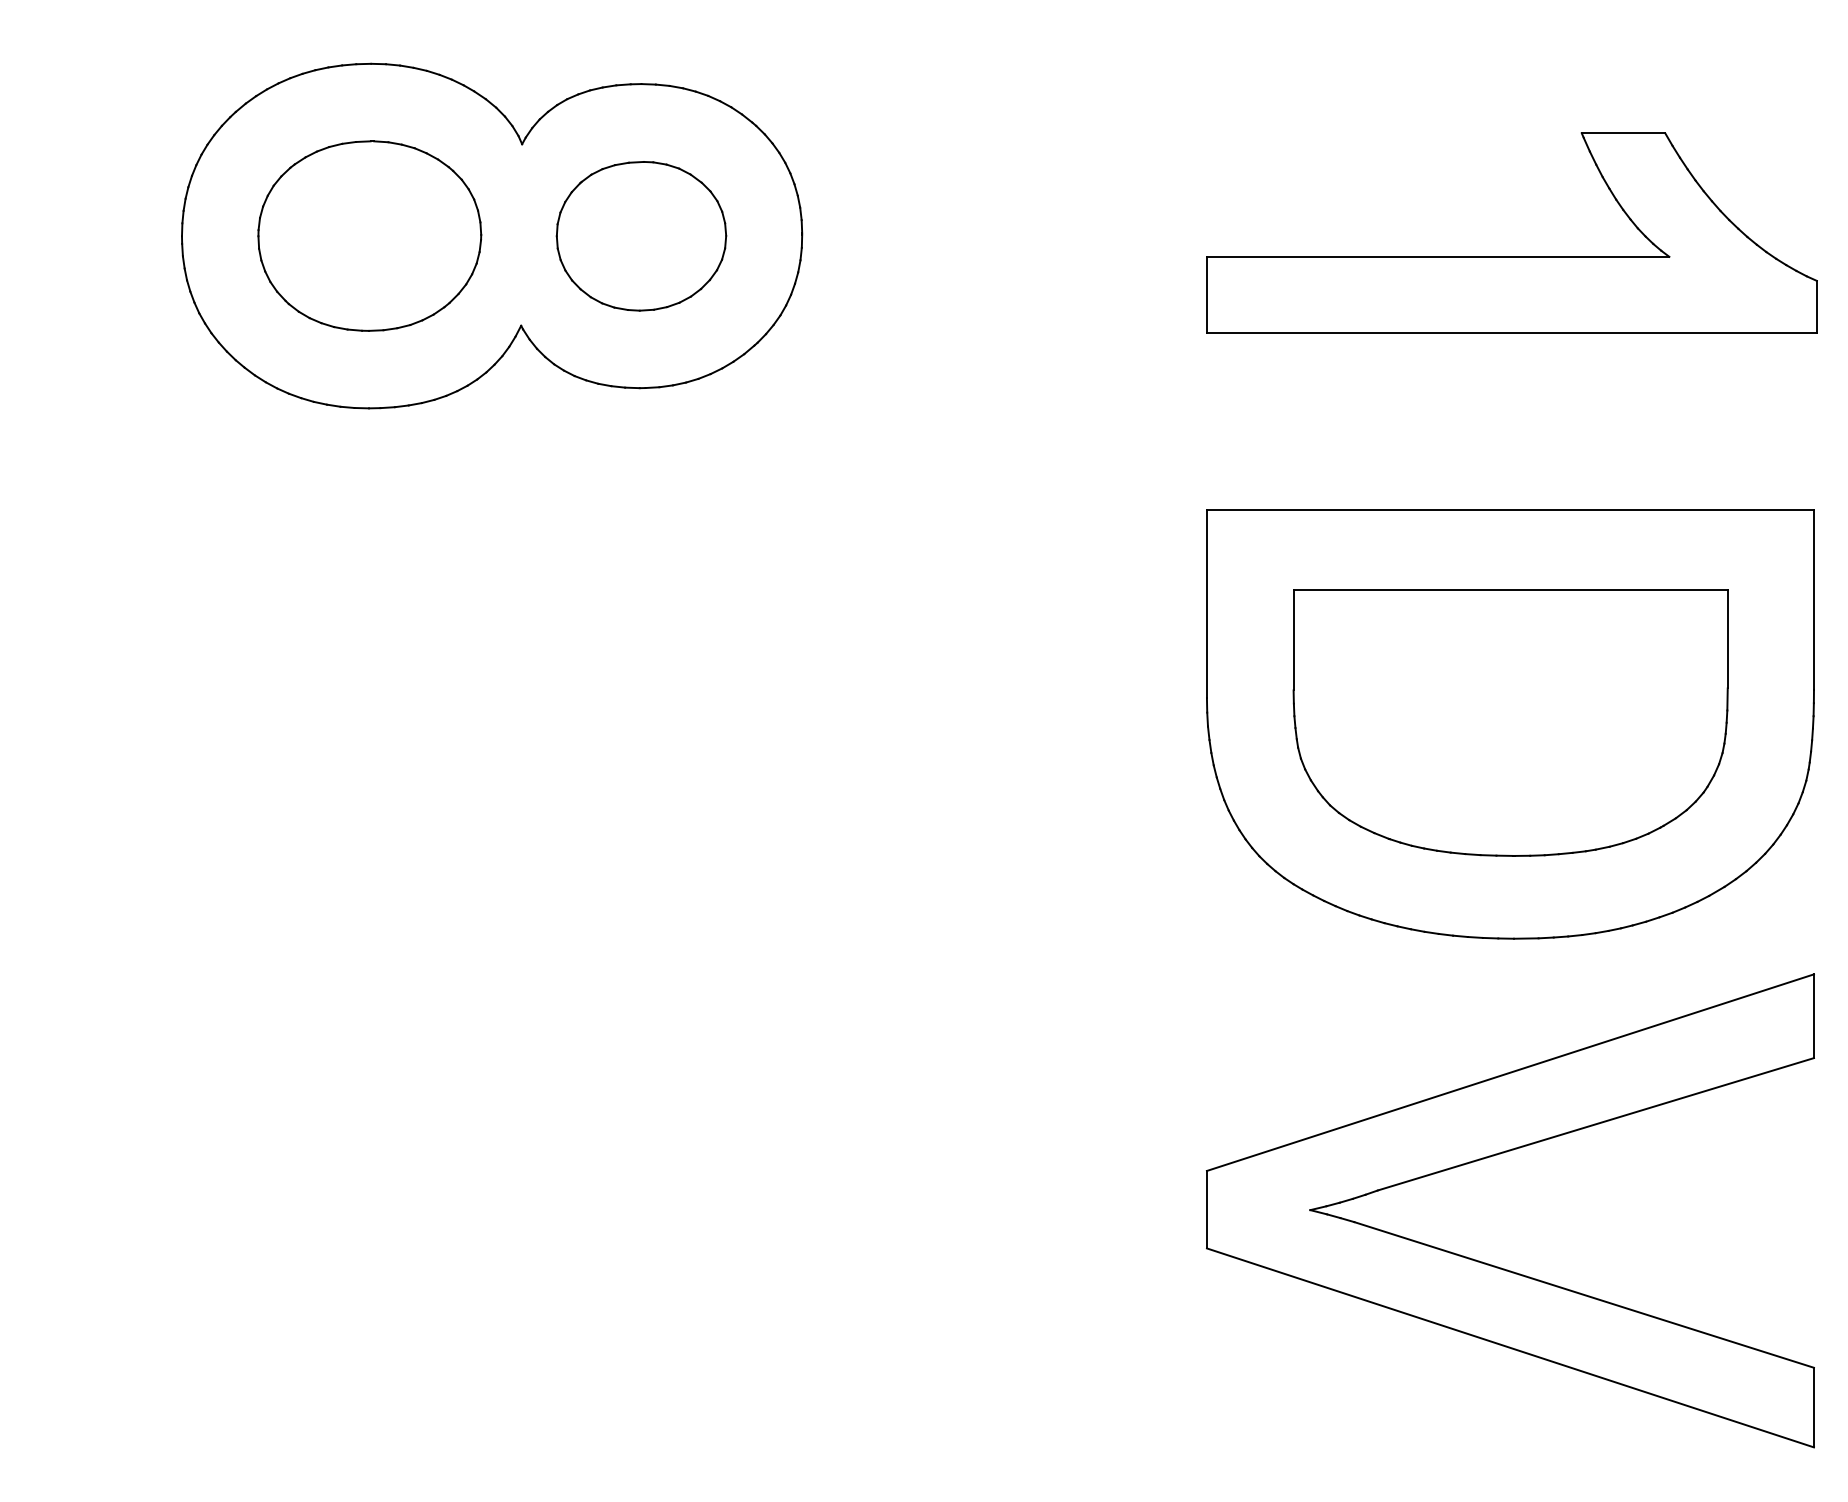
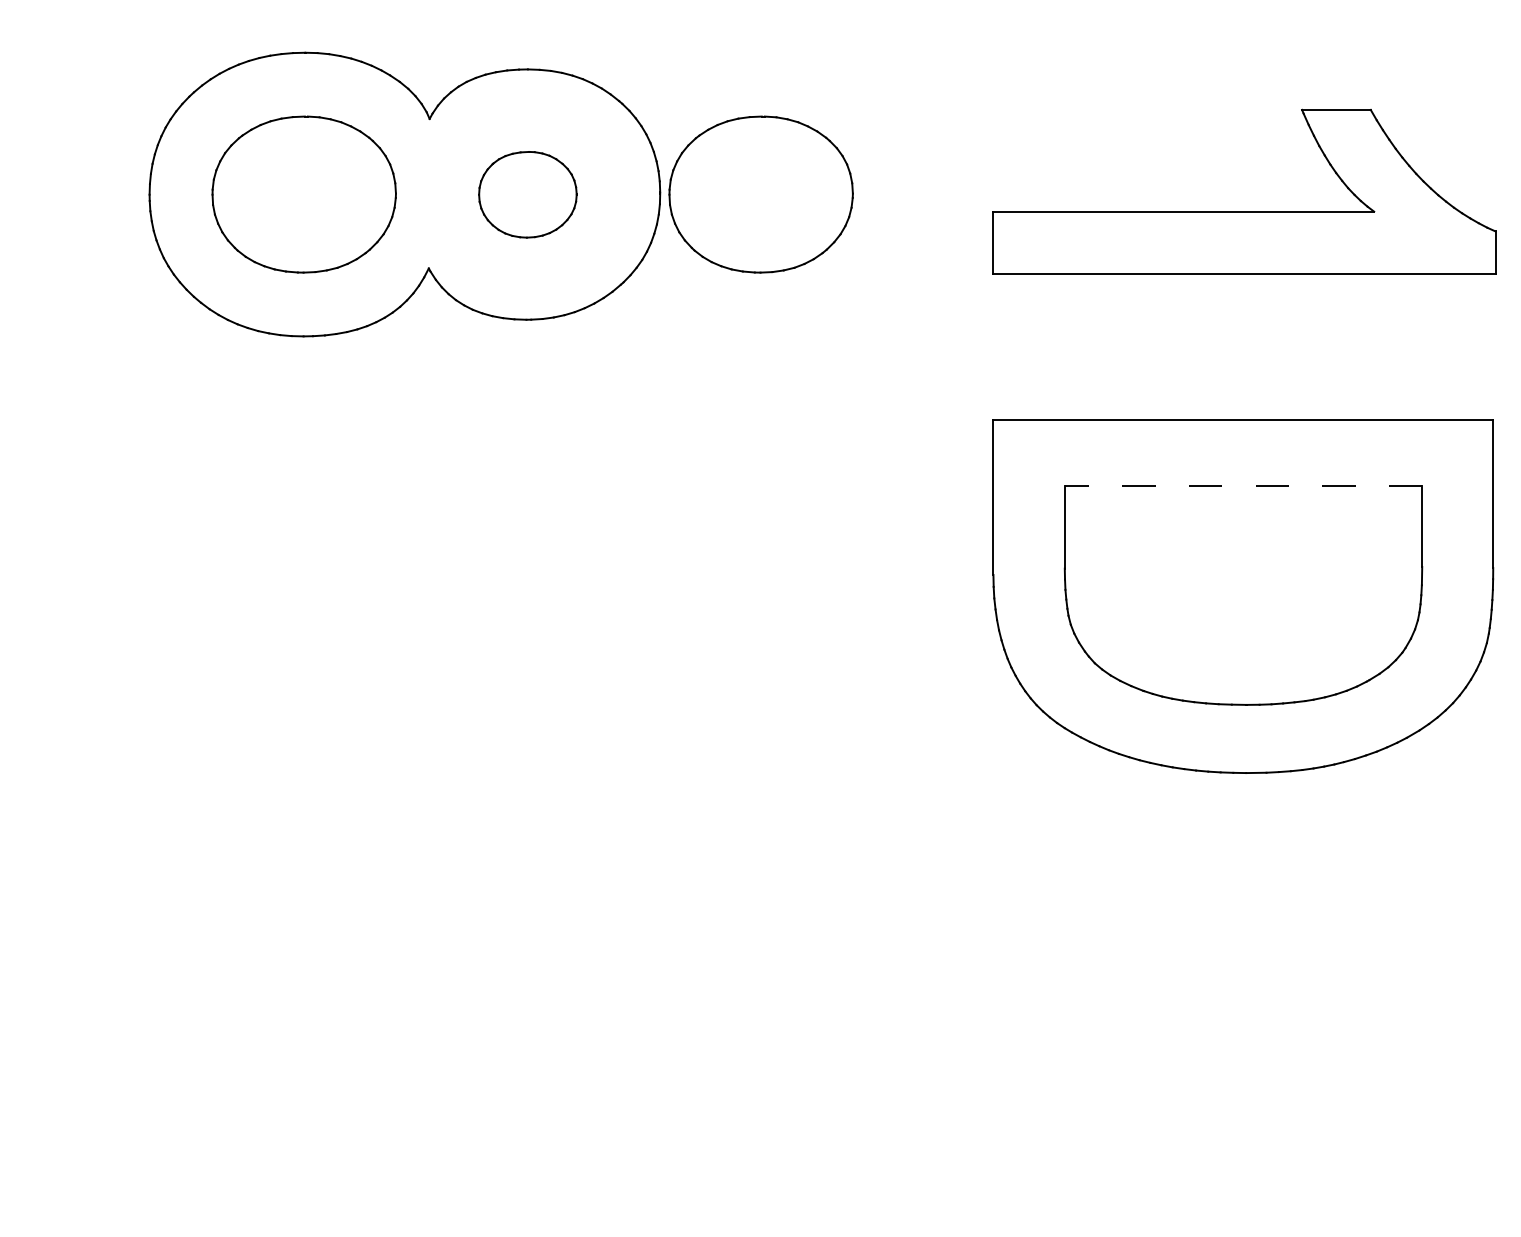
part: (924, 235) -> (760, 194), added
part: (641, 236) -> (527, 194), size x0.7
line: (1510, 590) -> (1243, 486), solid -> dashed
part: (1497, 1155) -> (1232, 951), removed

